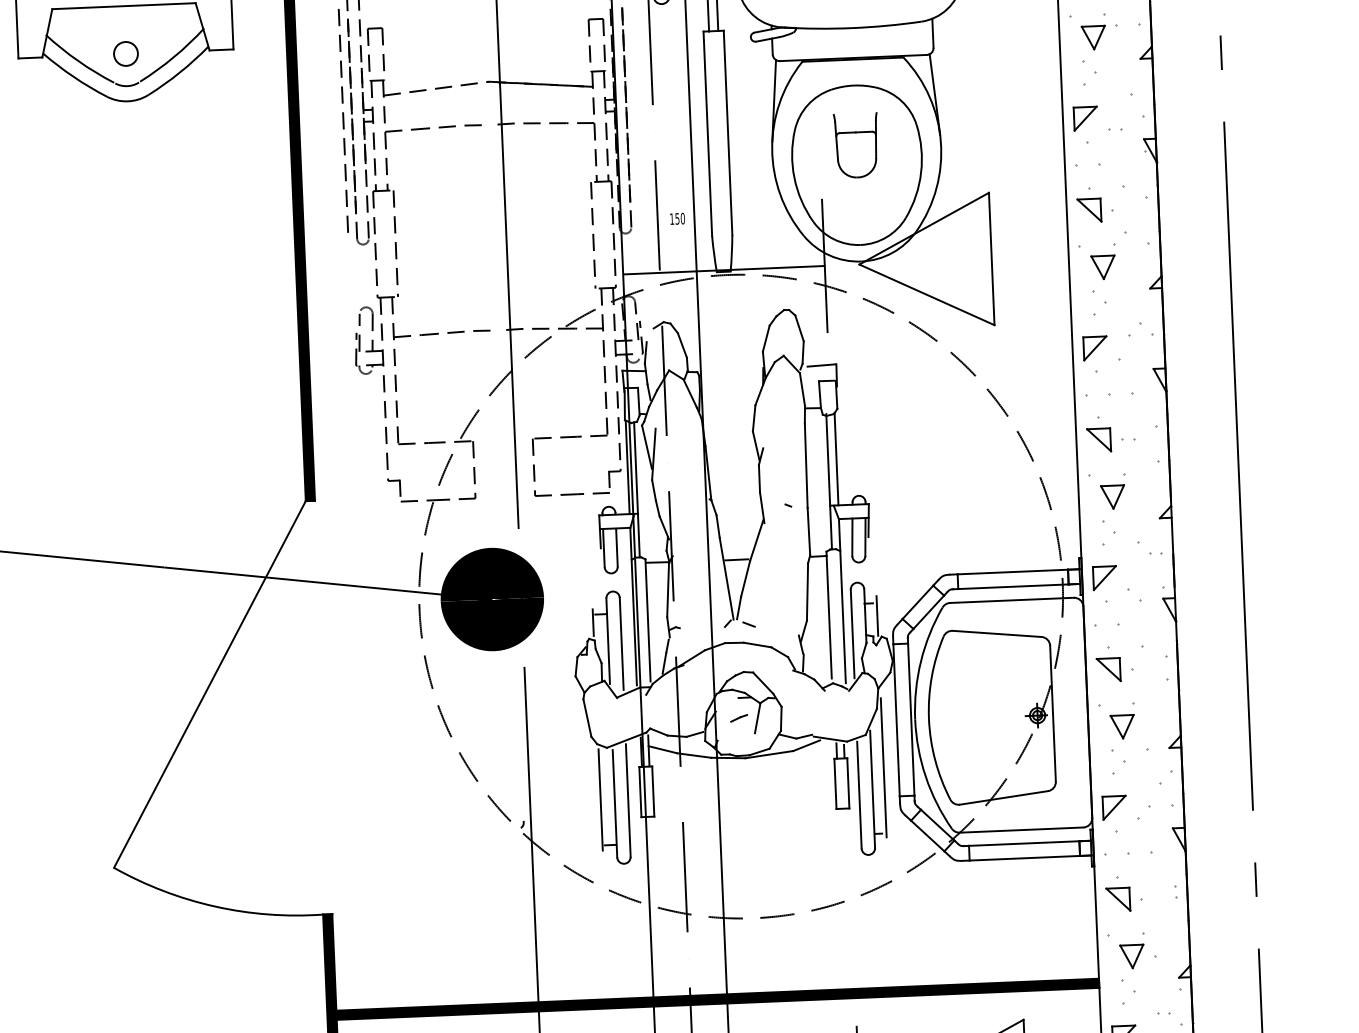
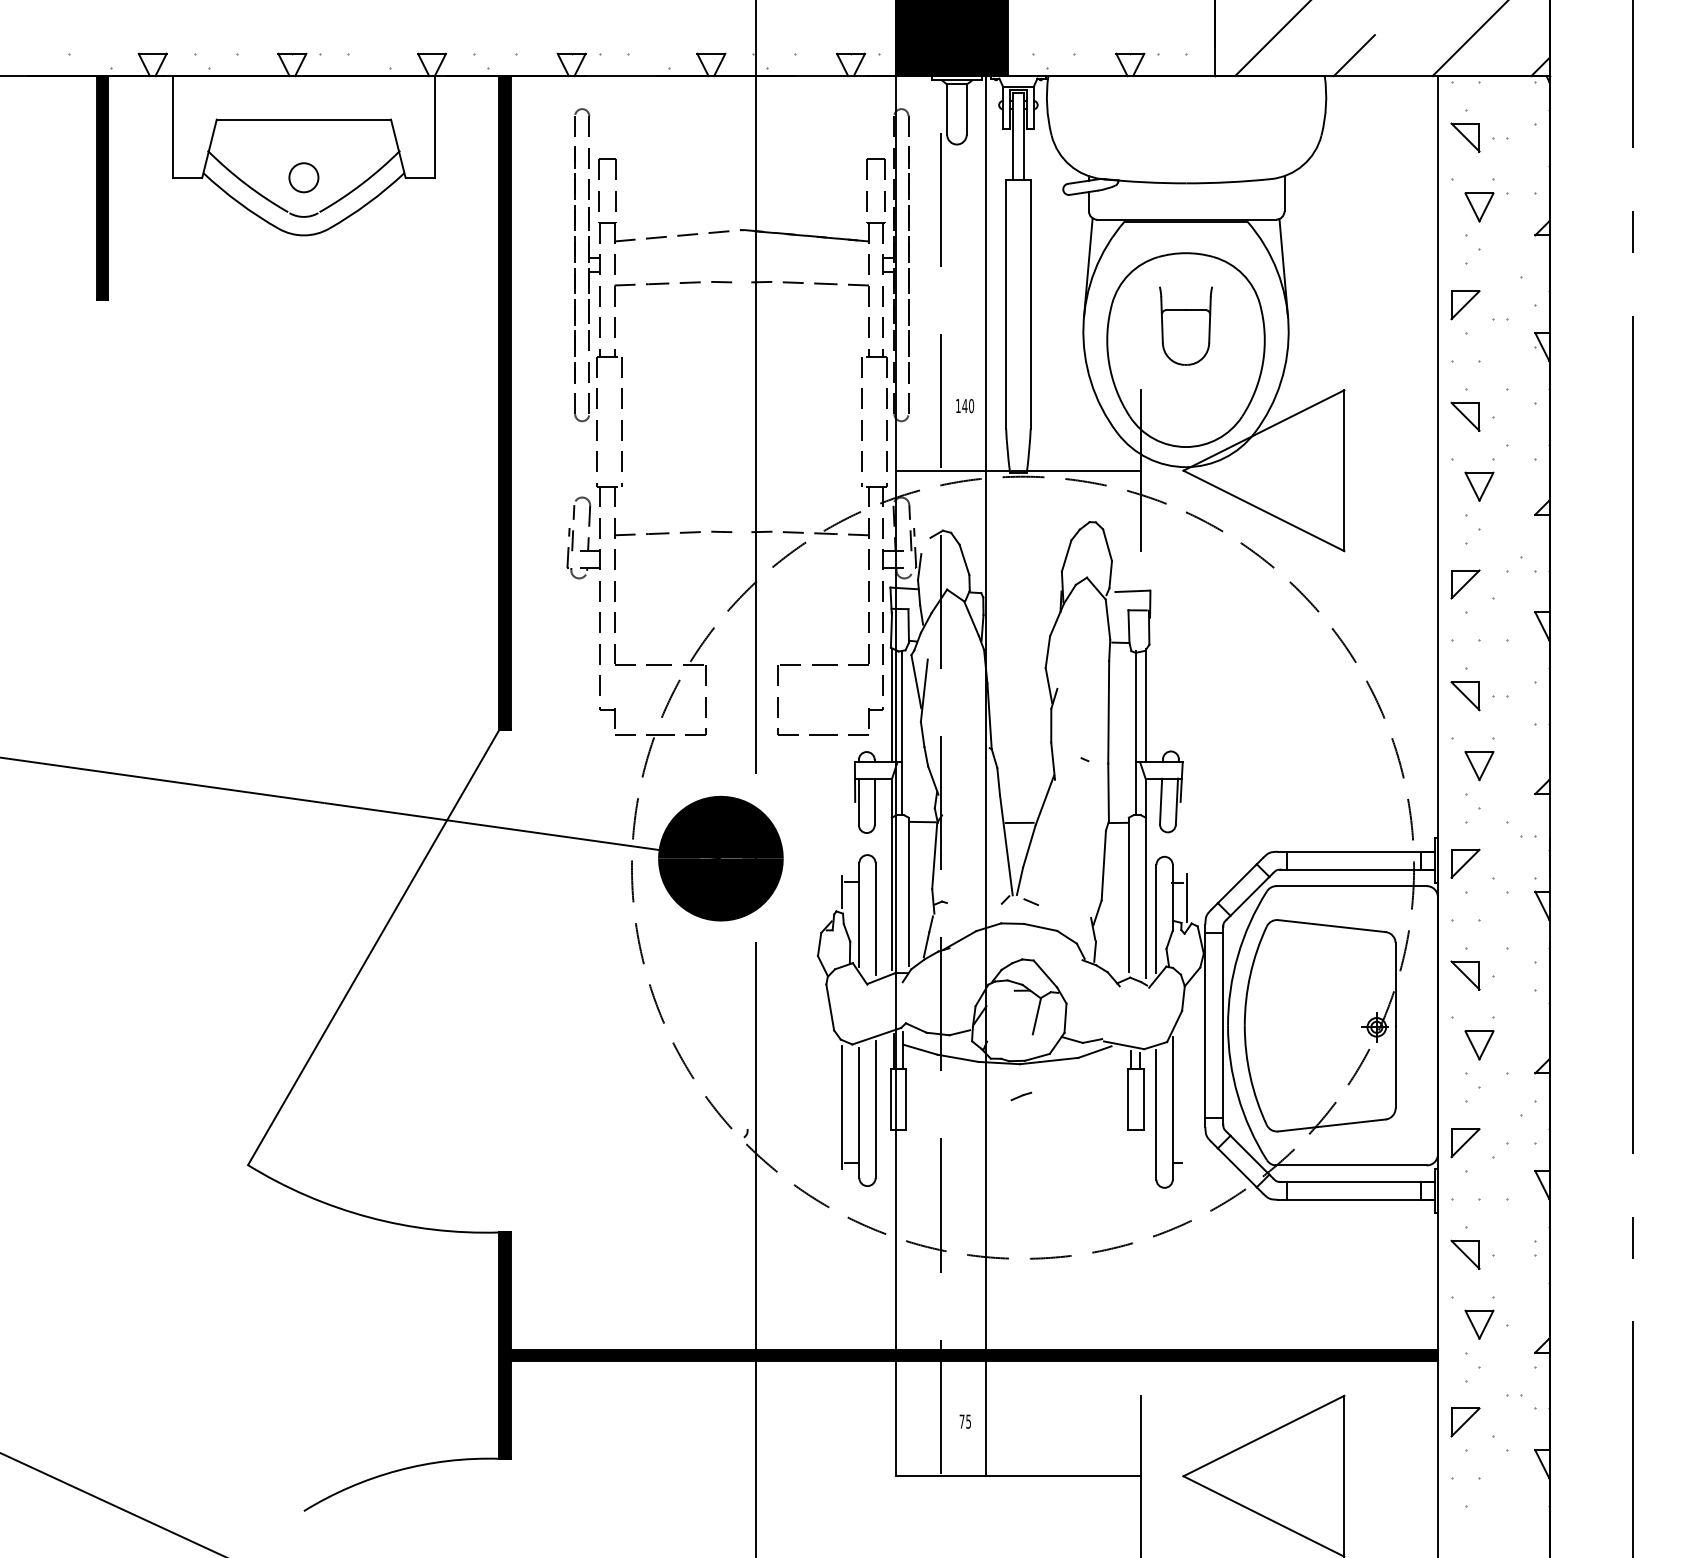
line: (342, 120) -> (563, 269), removed
text: (677, 219) -> (964, 406), 150 -> 140
line: (739, 718) -> (1021, 1096), moved
line: (883, 767) -> (1187, 1082), removed

